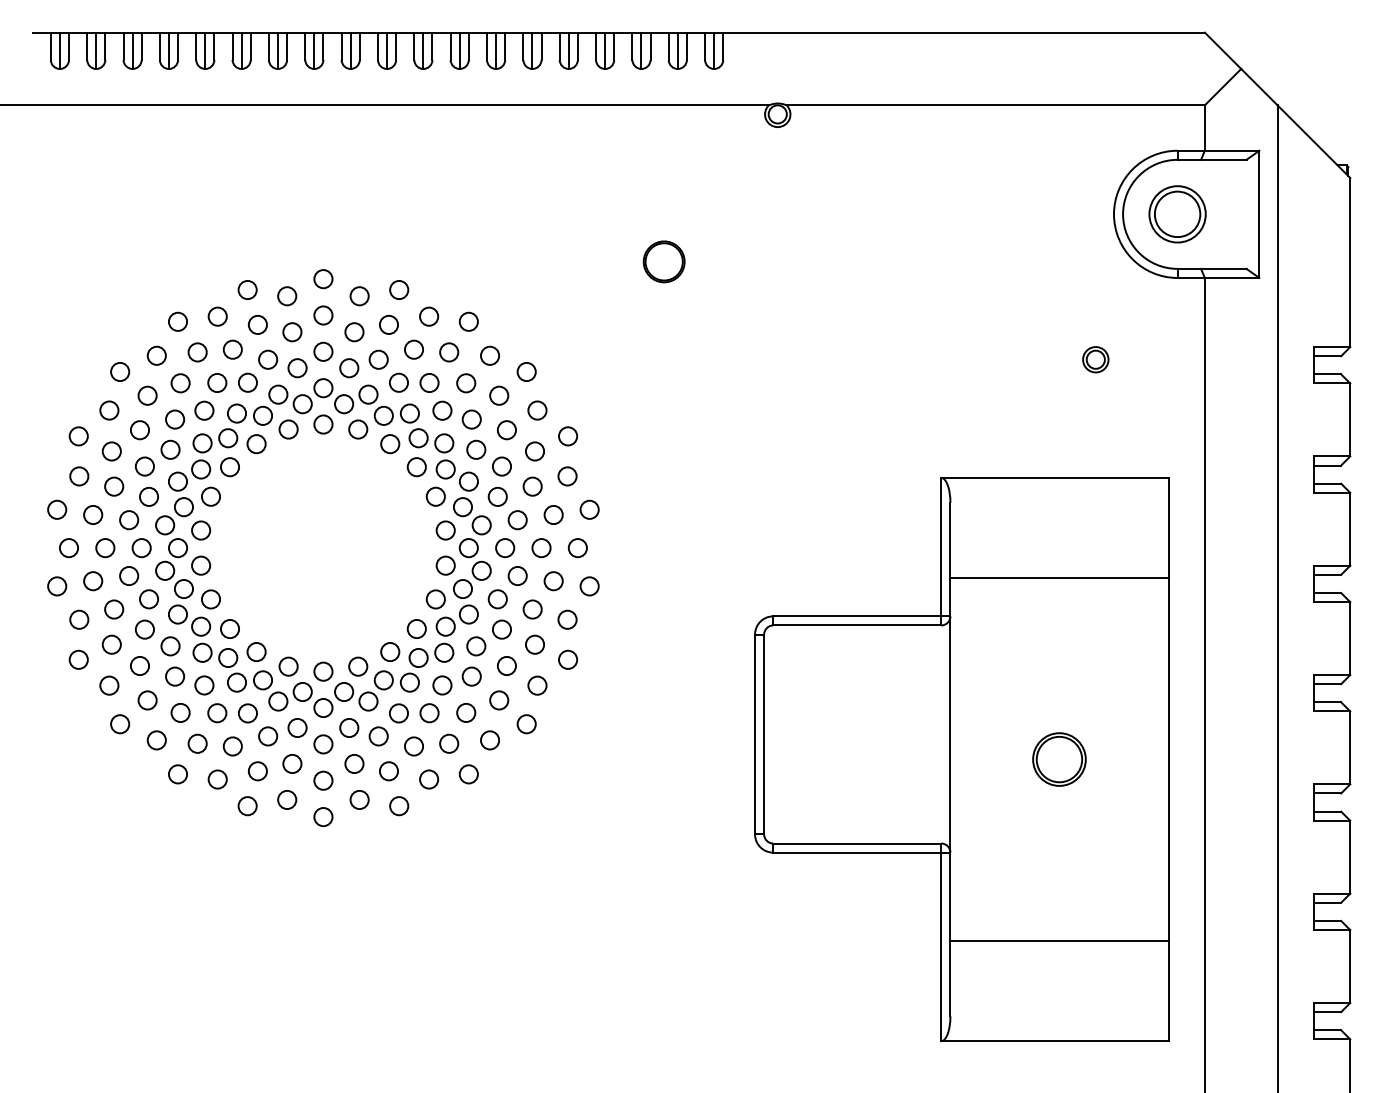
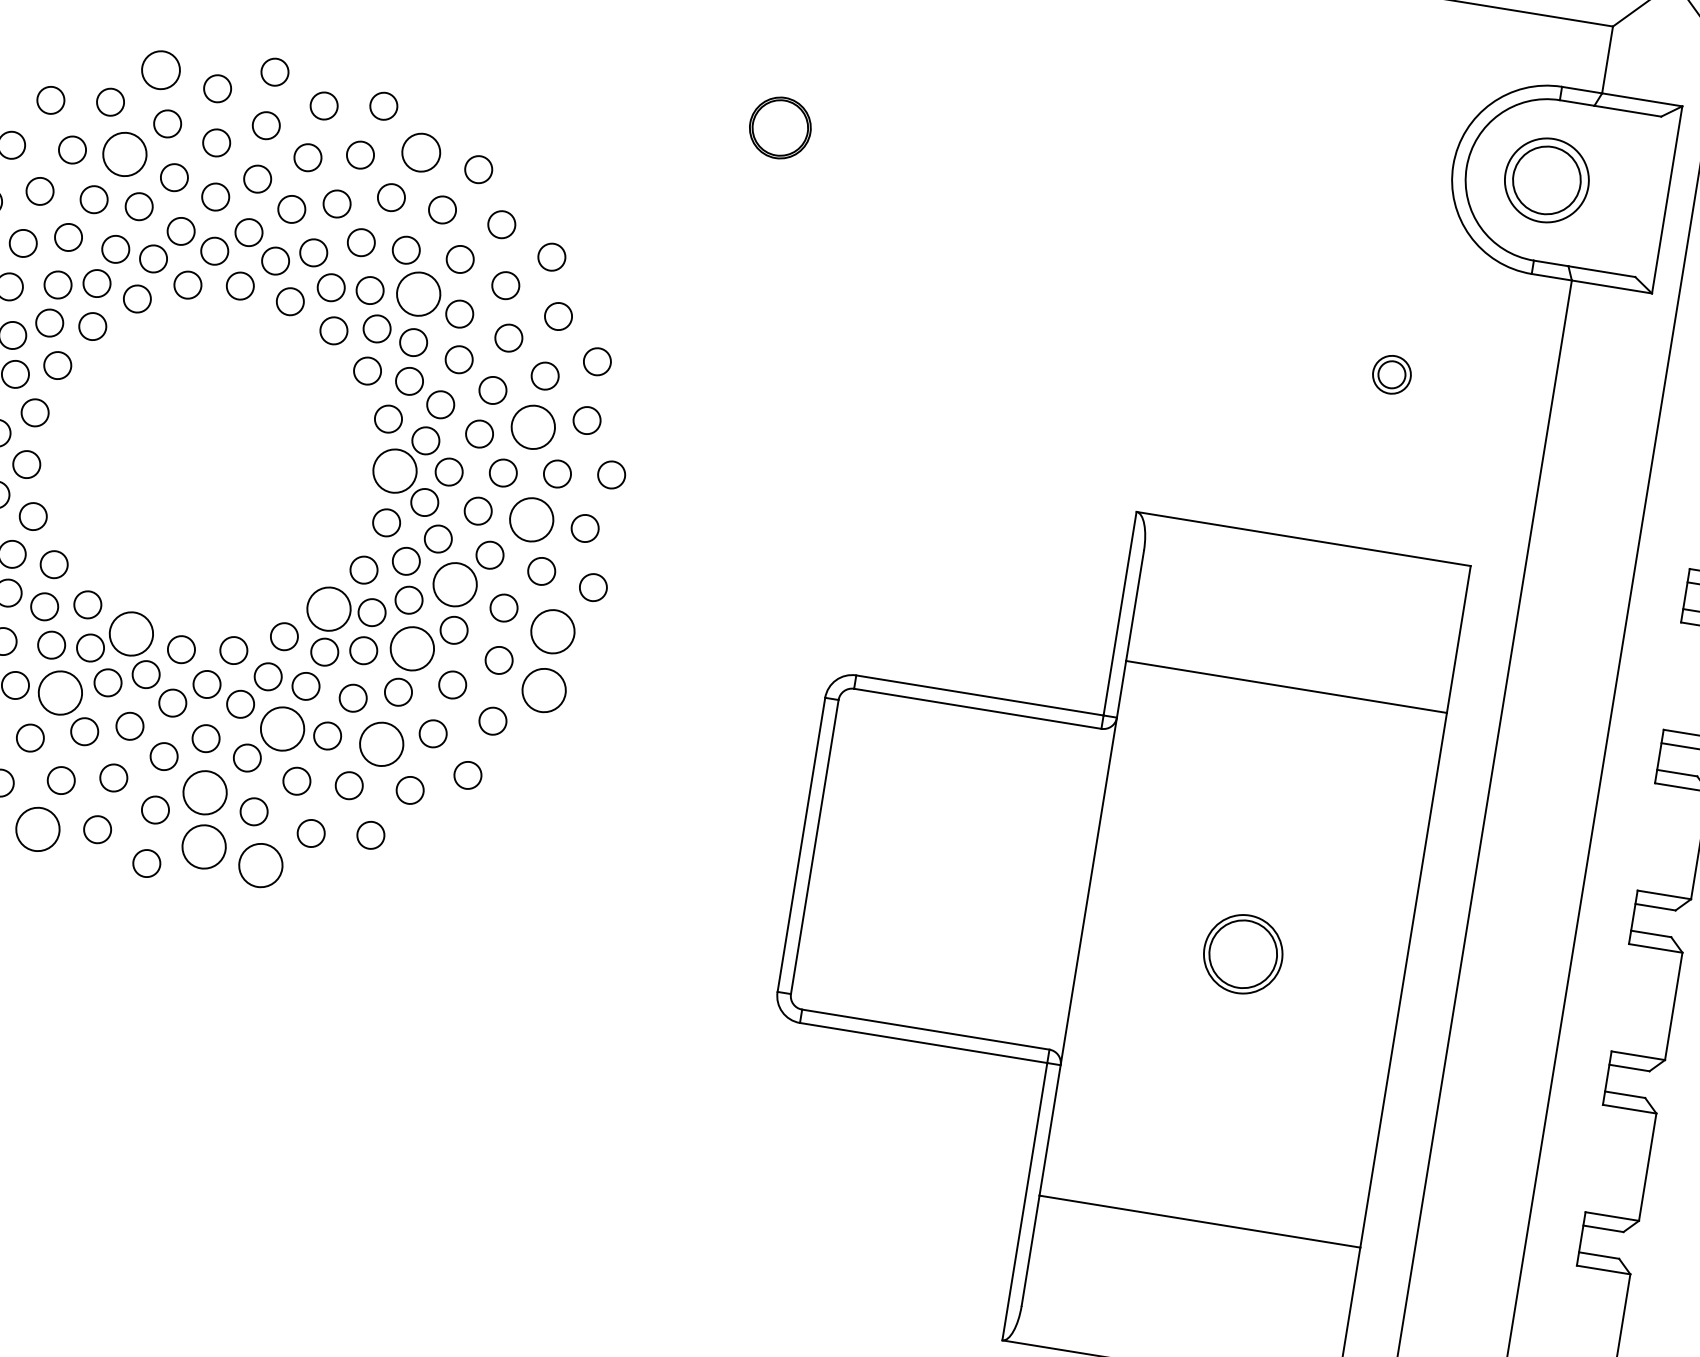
circle: (247, 289) -> (160, 69), size x1.4
circle: (429, 316) -> (422, 152), size x1.4
circle: (232, 349) -> (124, 154), size x1.6
circle: (442, 410) -> (418, 293), size x1.6
circle: (532, 486) -> (533, 427), size x1.6
circle: (445, 530) -> (394, 471), size x1.6
circle: (541, 548) -> (531, 520), size x1.6
circle: (497, 599) -> (454, 584), size x1.6
circle: (567, 619) -> (552, 631), size x1.6
circle: (416, 628) -> (328, 608), size x1.6
circle: (476, 646) -> (412, 649), size x1.6
circle: (568, 659) -> (544, 690), size x1.6
circle: (288, 666) -> (131, 633), size x1.6
circle: (466, 712) -> (382, 743), size x1.6
circle: (247, 713) -> (59, 693), size x1.6
circle: (398, 713) -> (281, 729), size x1.6
circle: (354, 763) -> (205, 792), size x1.6
circle: (359, 799) -> (204, 846), size x1.6
circle: (247, 806) -> (37, 829), size x1.6
circle: (399, 806) -> (261, 866), size x1.6

